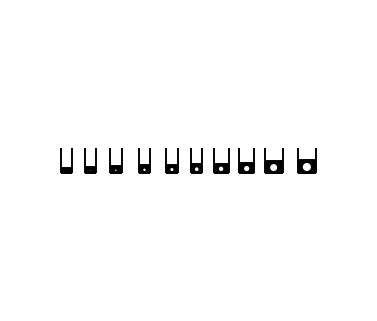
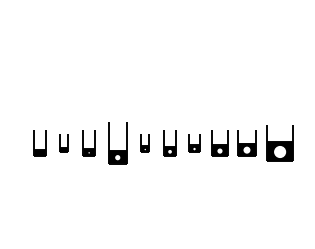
part: (90, 160) -> (63, 143), size x0.7
part: (144, 160) -> (117, 143), size x1.6
part: (171, 160) -> (144, 143), size x0.7
part: (221, 160) -> (194, 143), size x0.7
part: (306, 160) -> (279, 143), size x1.4

